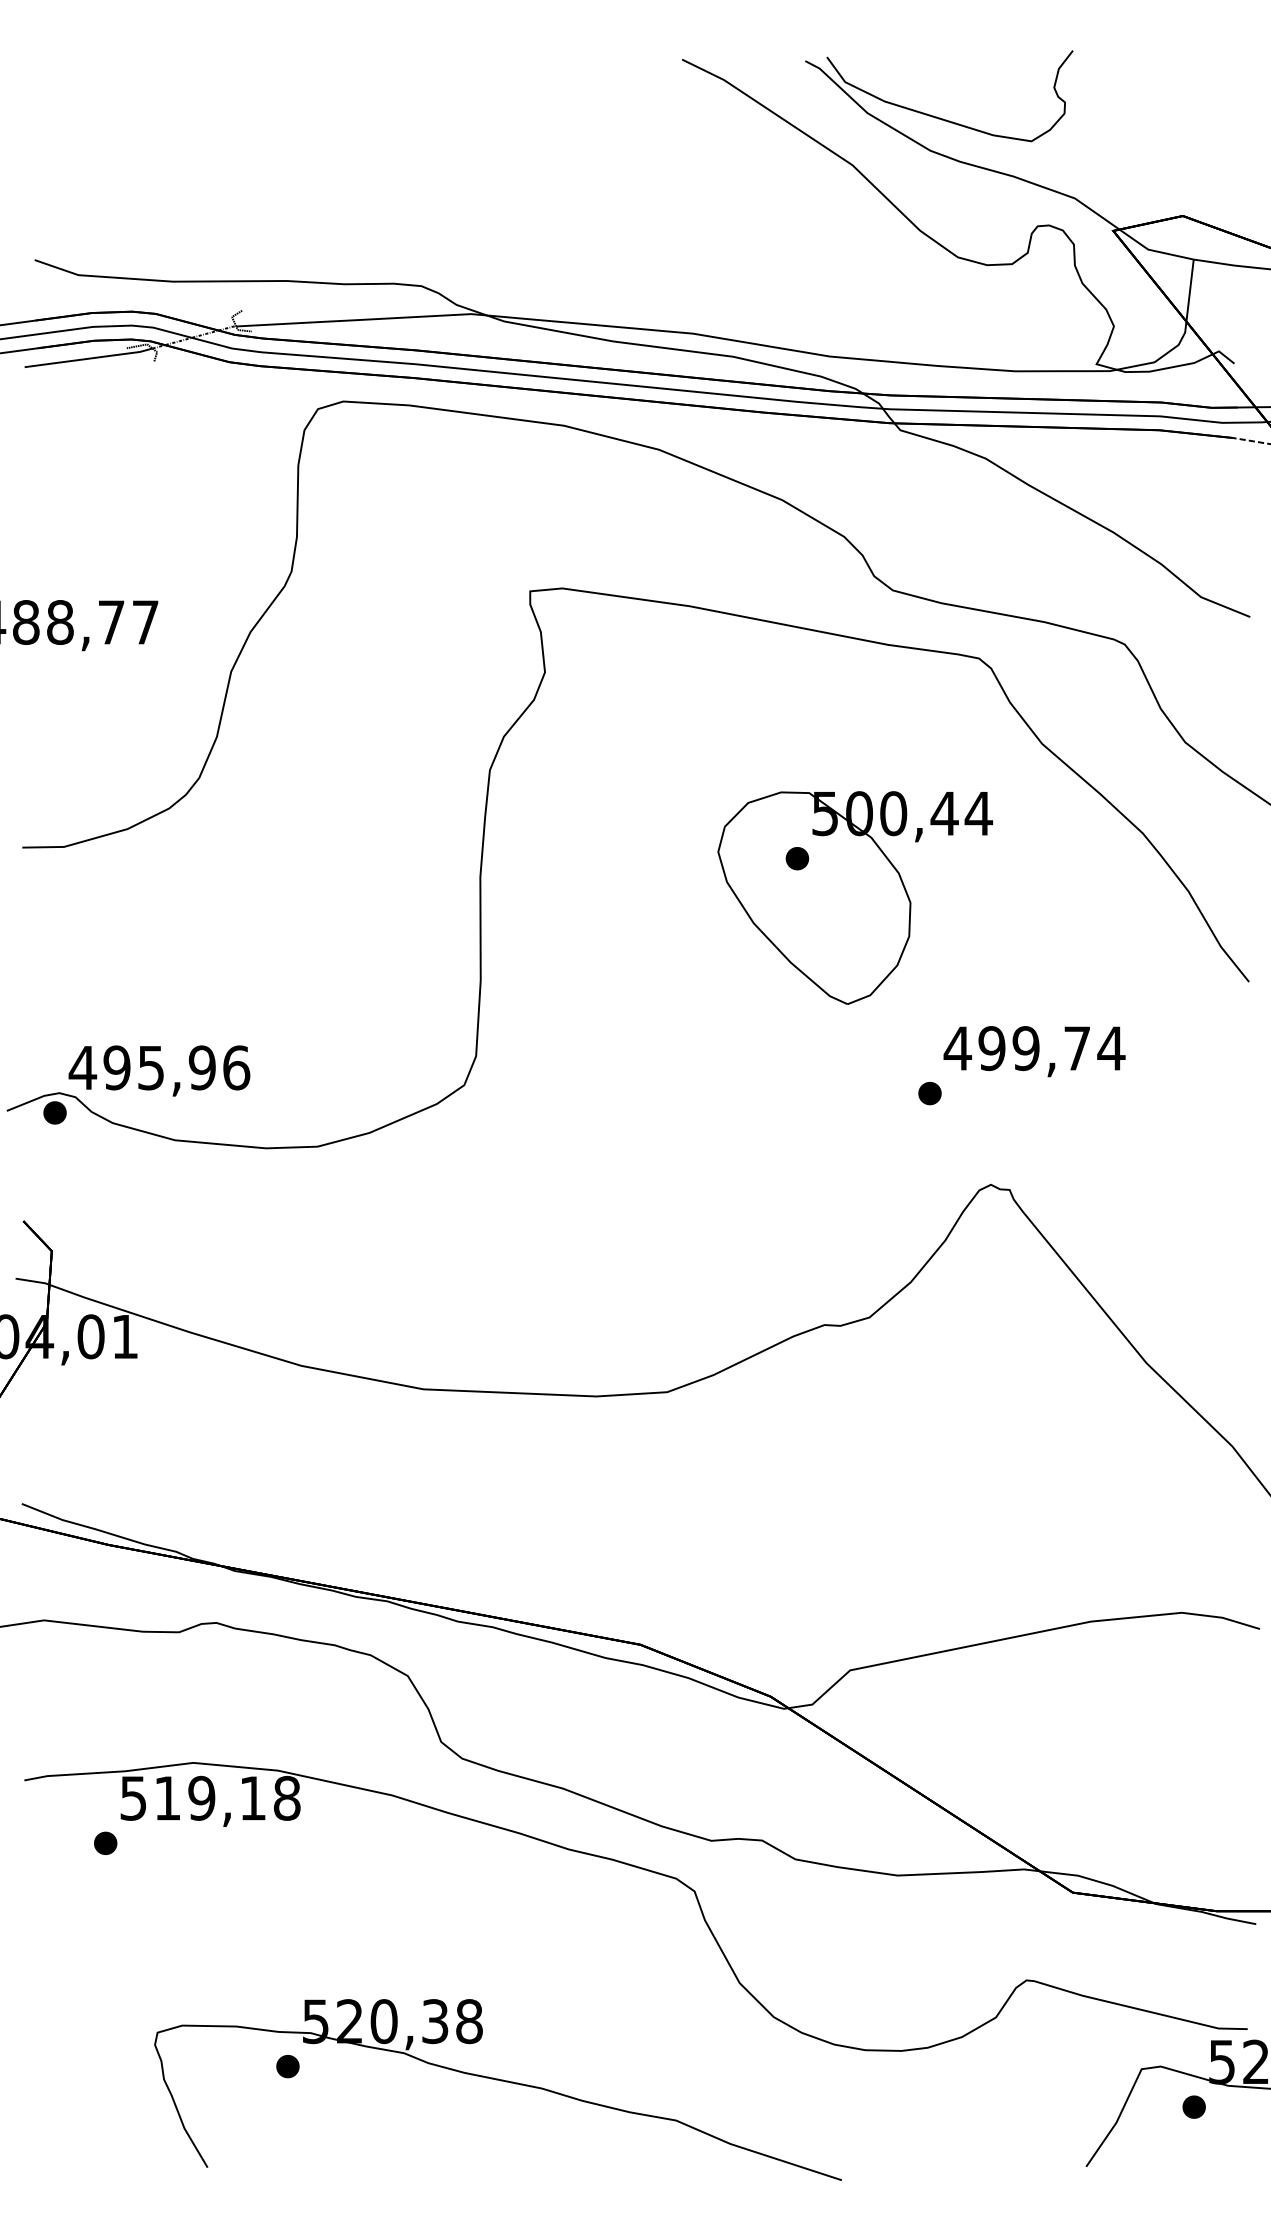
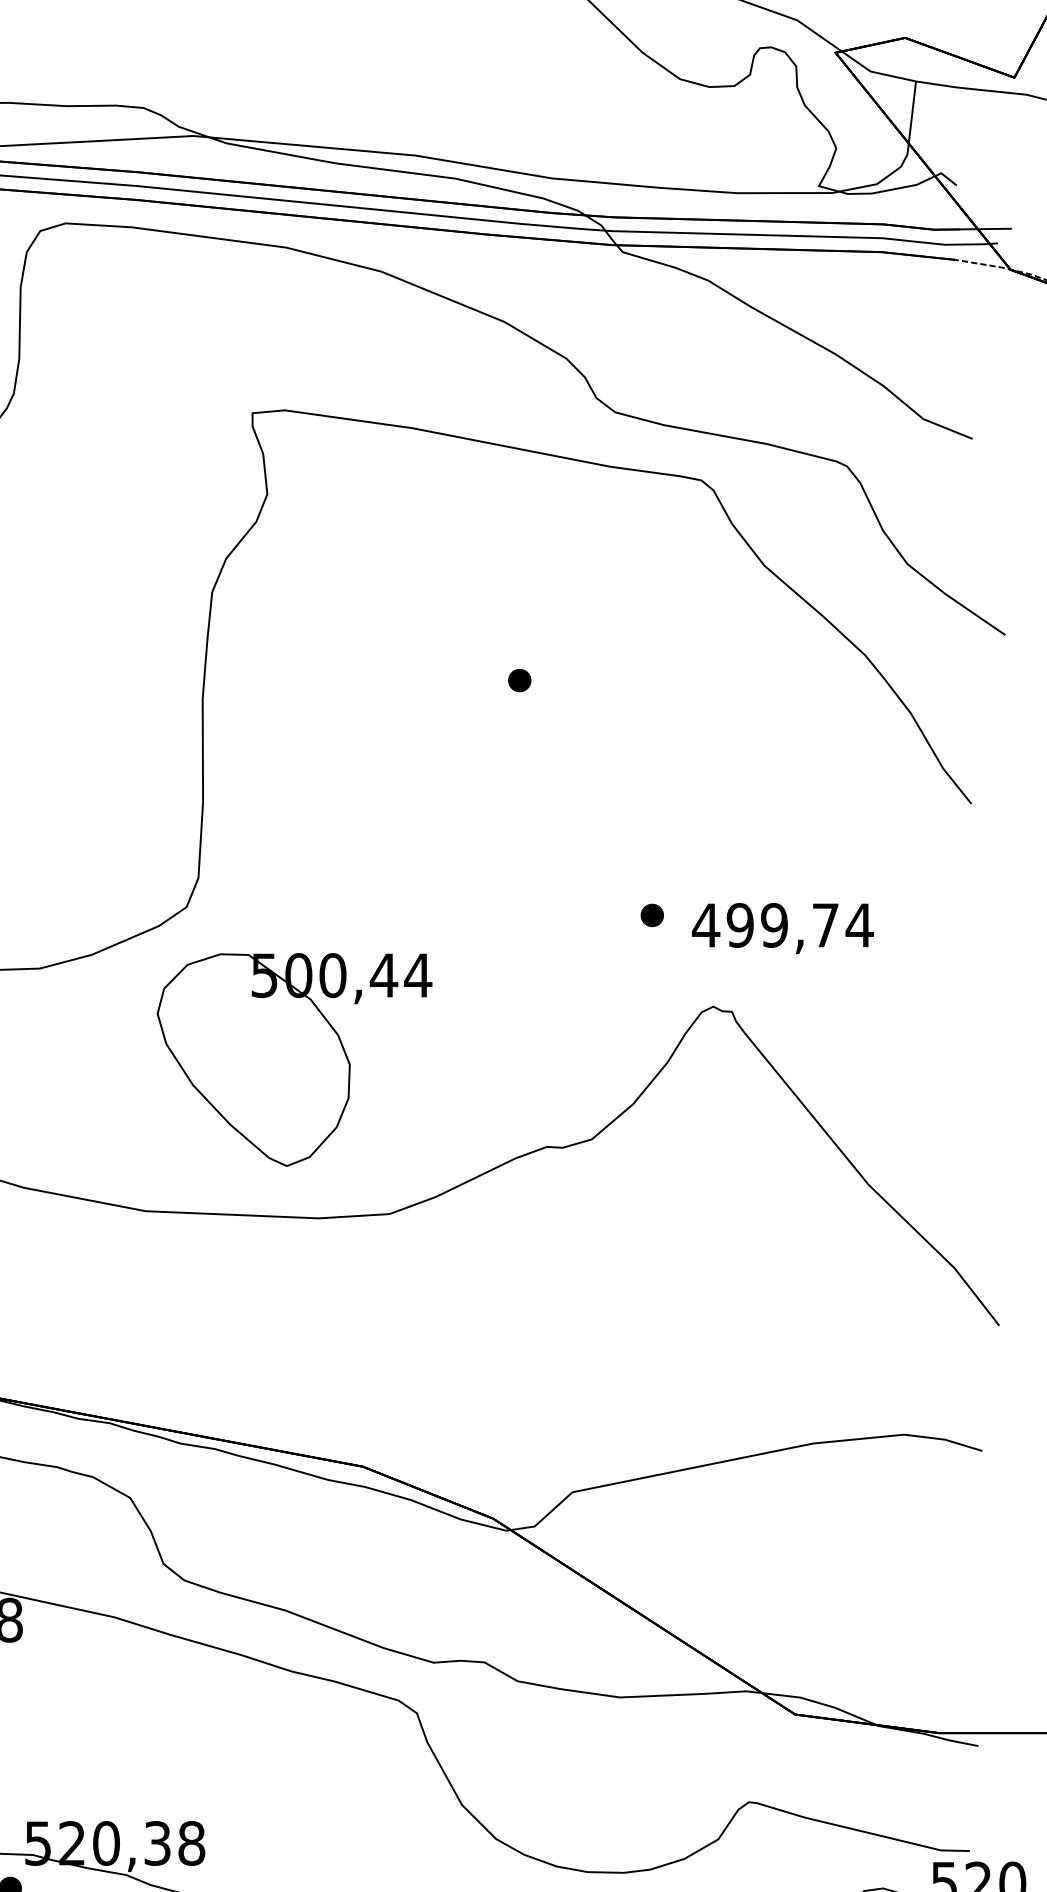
part: (854, 897) -> (293, 1059), moved
text: (1034, 1051) -> (782, 928), moved

